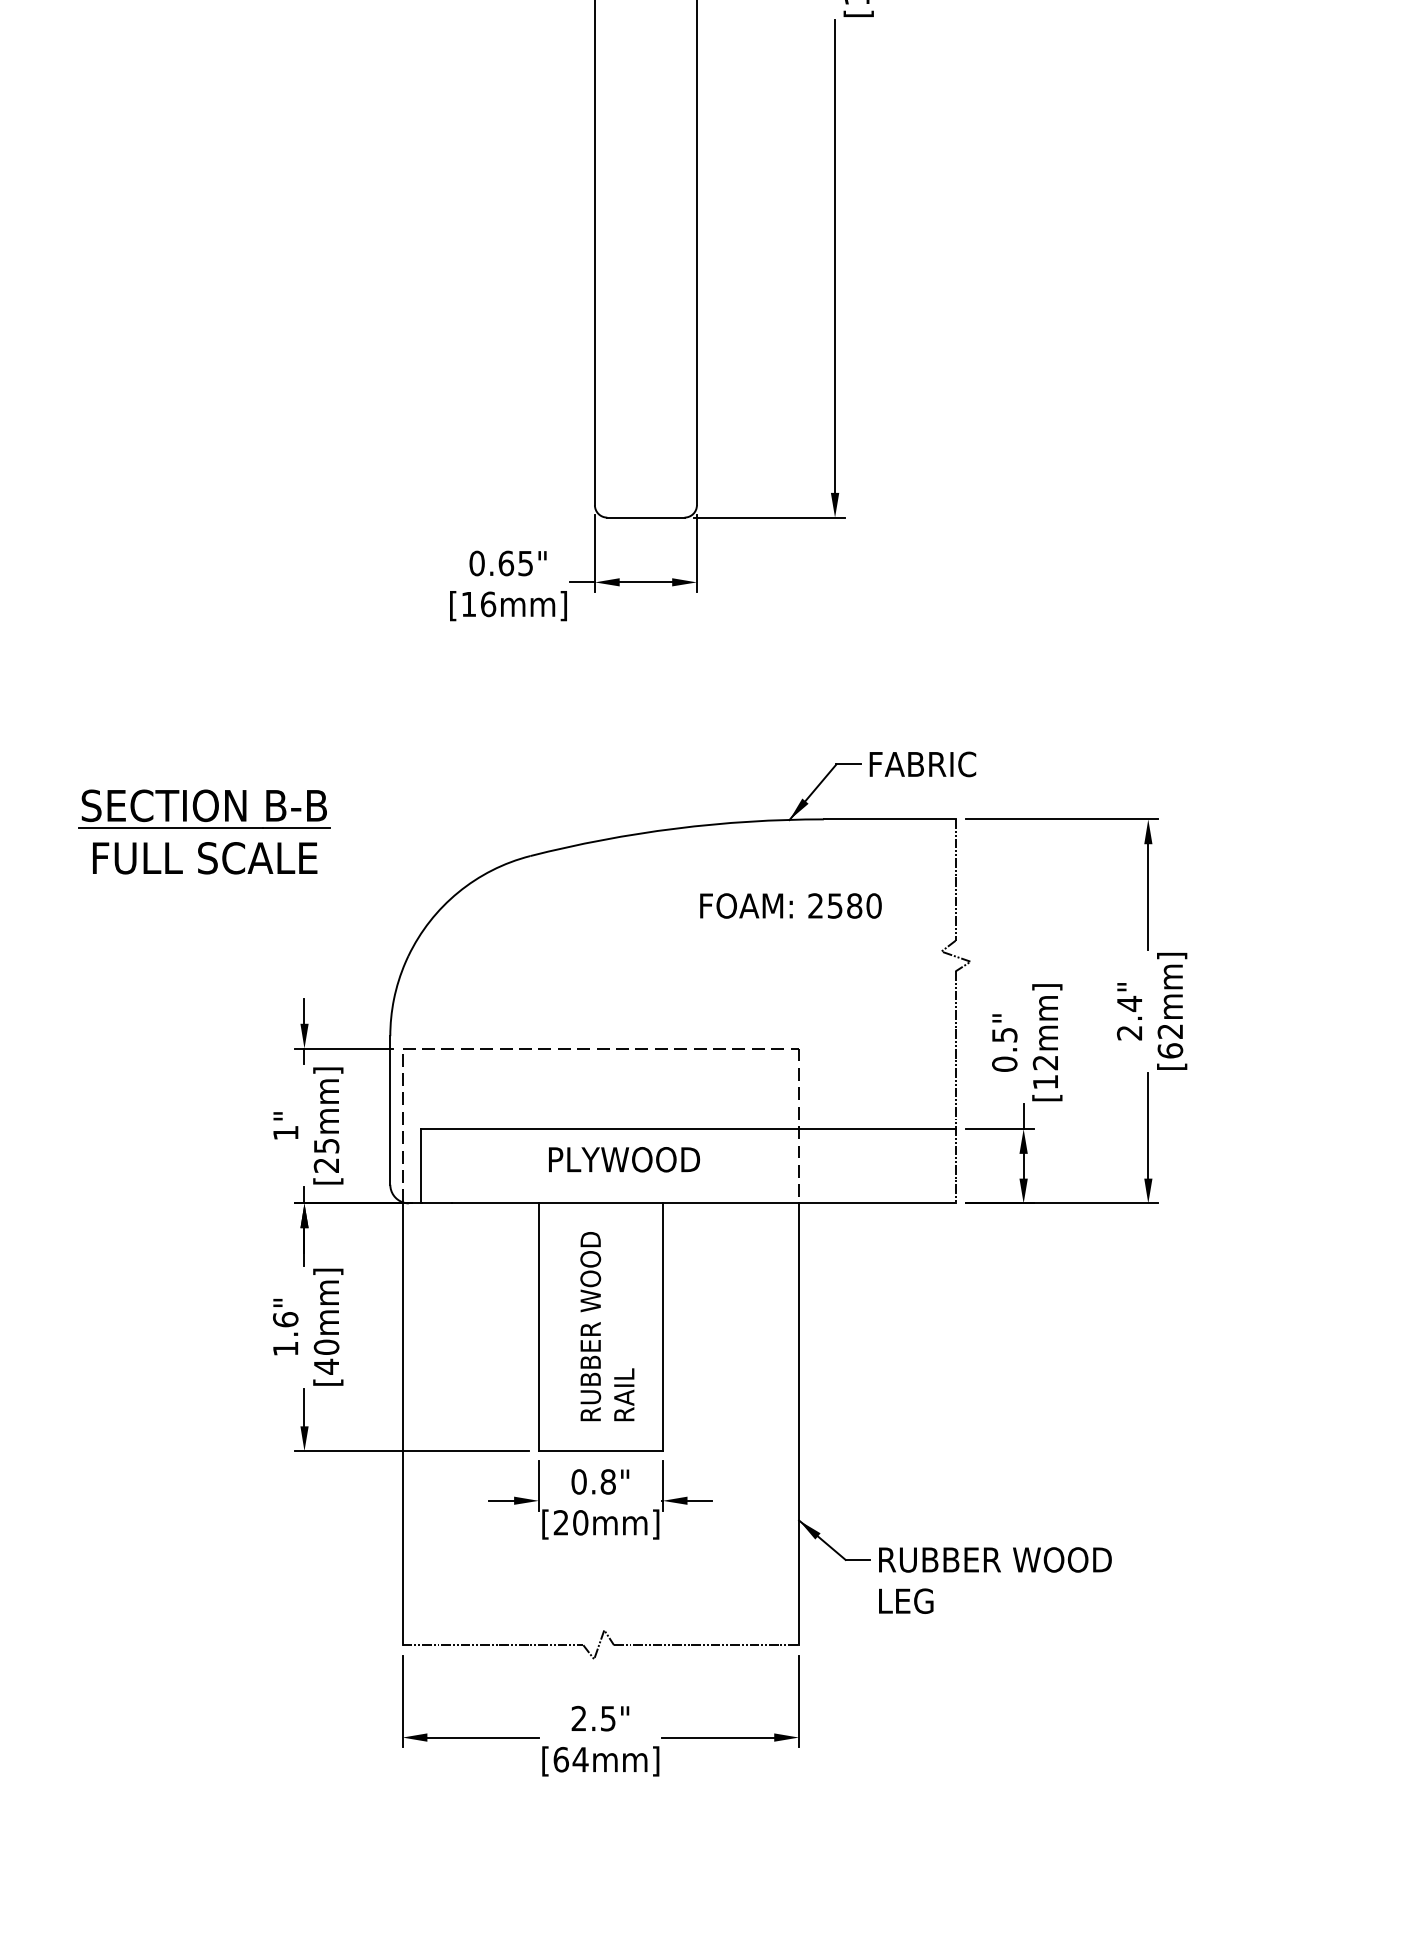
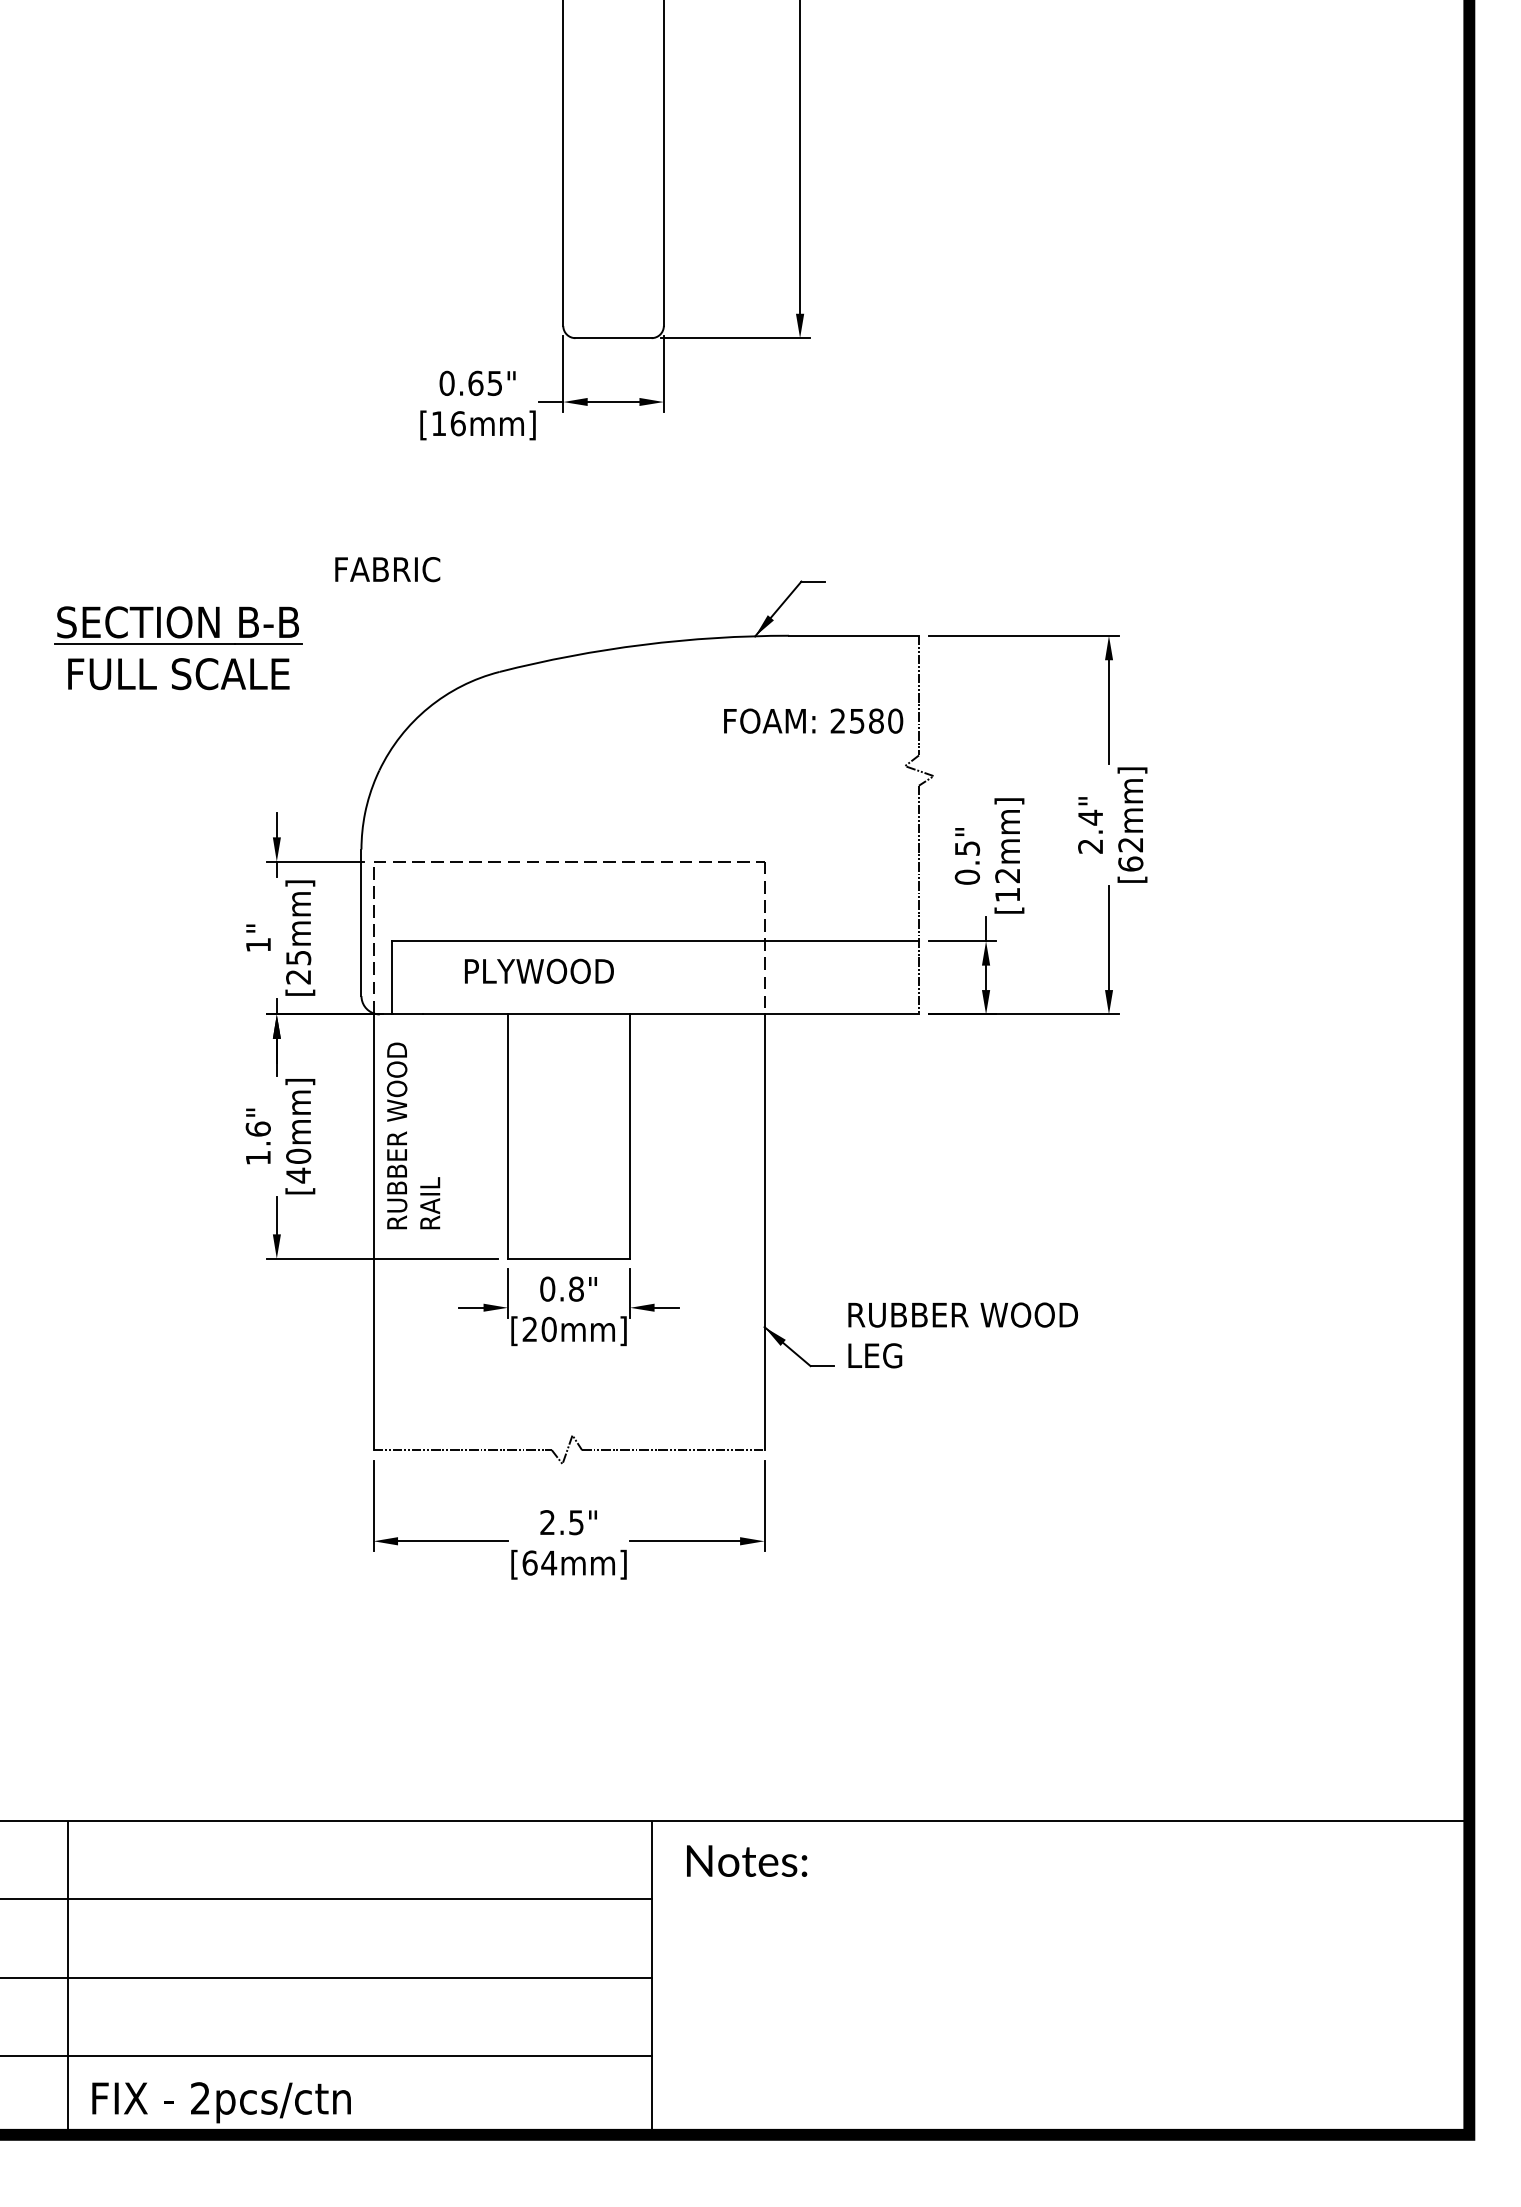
text: (922, 764) -> (387, 569), moved
text: (790, 905) -> (813, 720), moved
text: (624, 1158) -> (539, 970), moved
text: (607, 1326) -> (413, 1135), moved
text: (994, 1580) -> (962, 1335), moved

